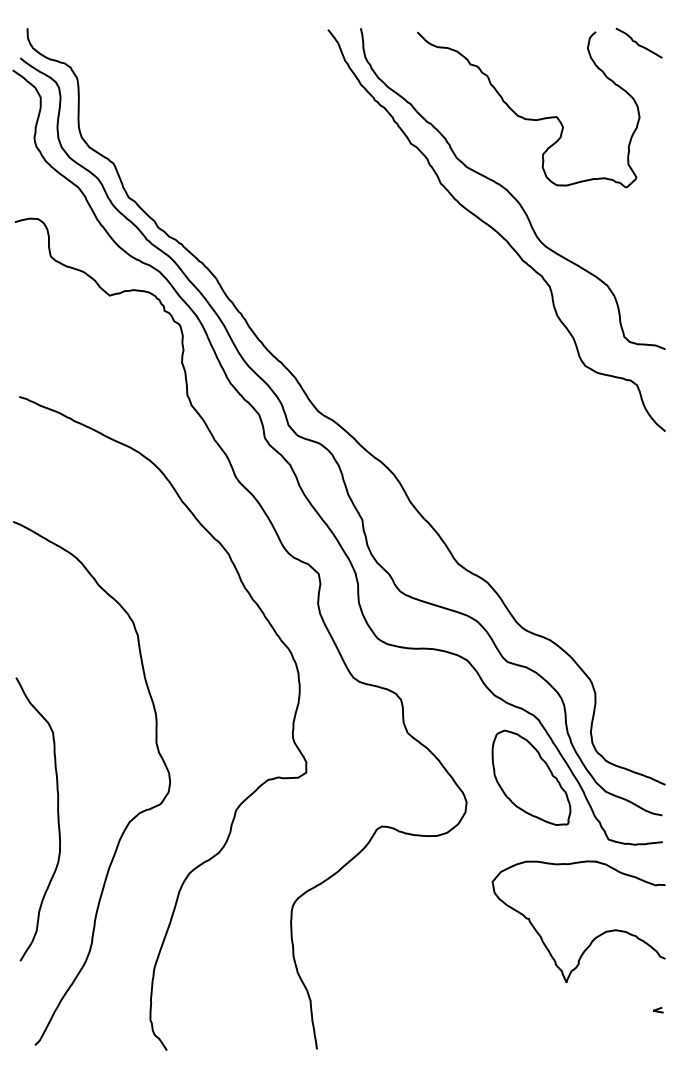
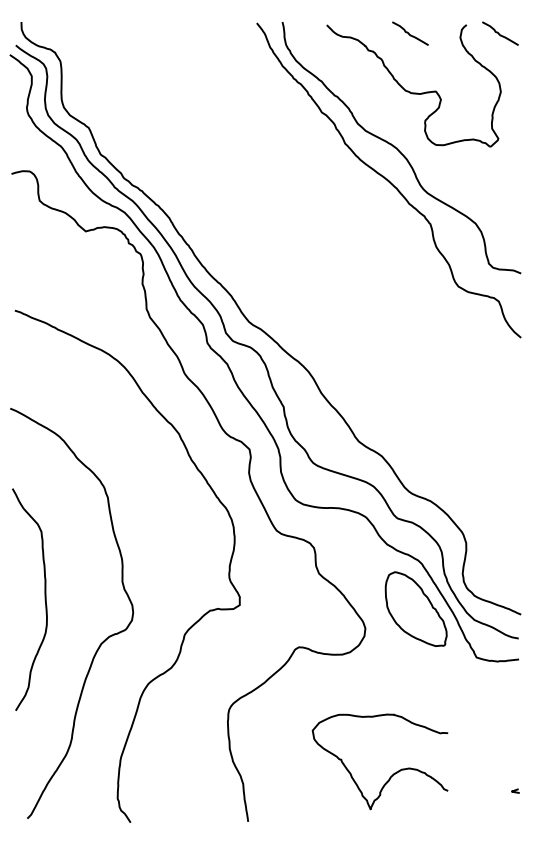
curve: (522, 42) -> (409, 33), added
curve: (56, 819) -> (44, 599), moved
curve: (594, 937) -> (392, 774), moved

